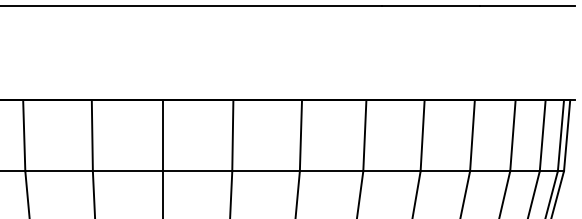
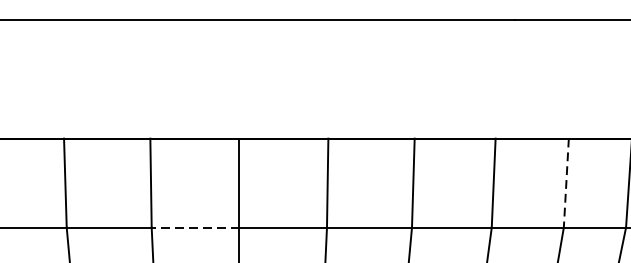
line: (422, 136) -> (566, 184), solid -> dashed
line: (127, 171) -> (195, 228), solid -> dashed

